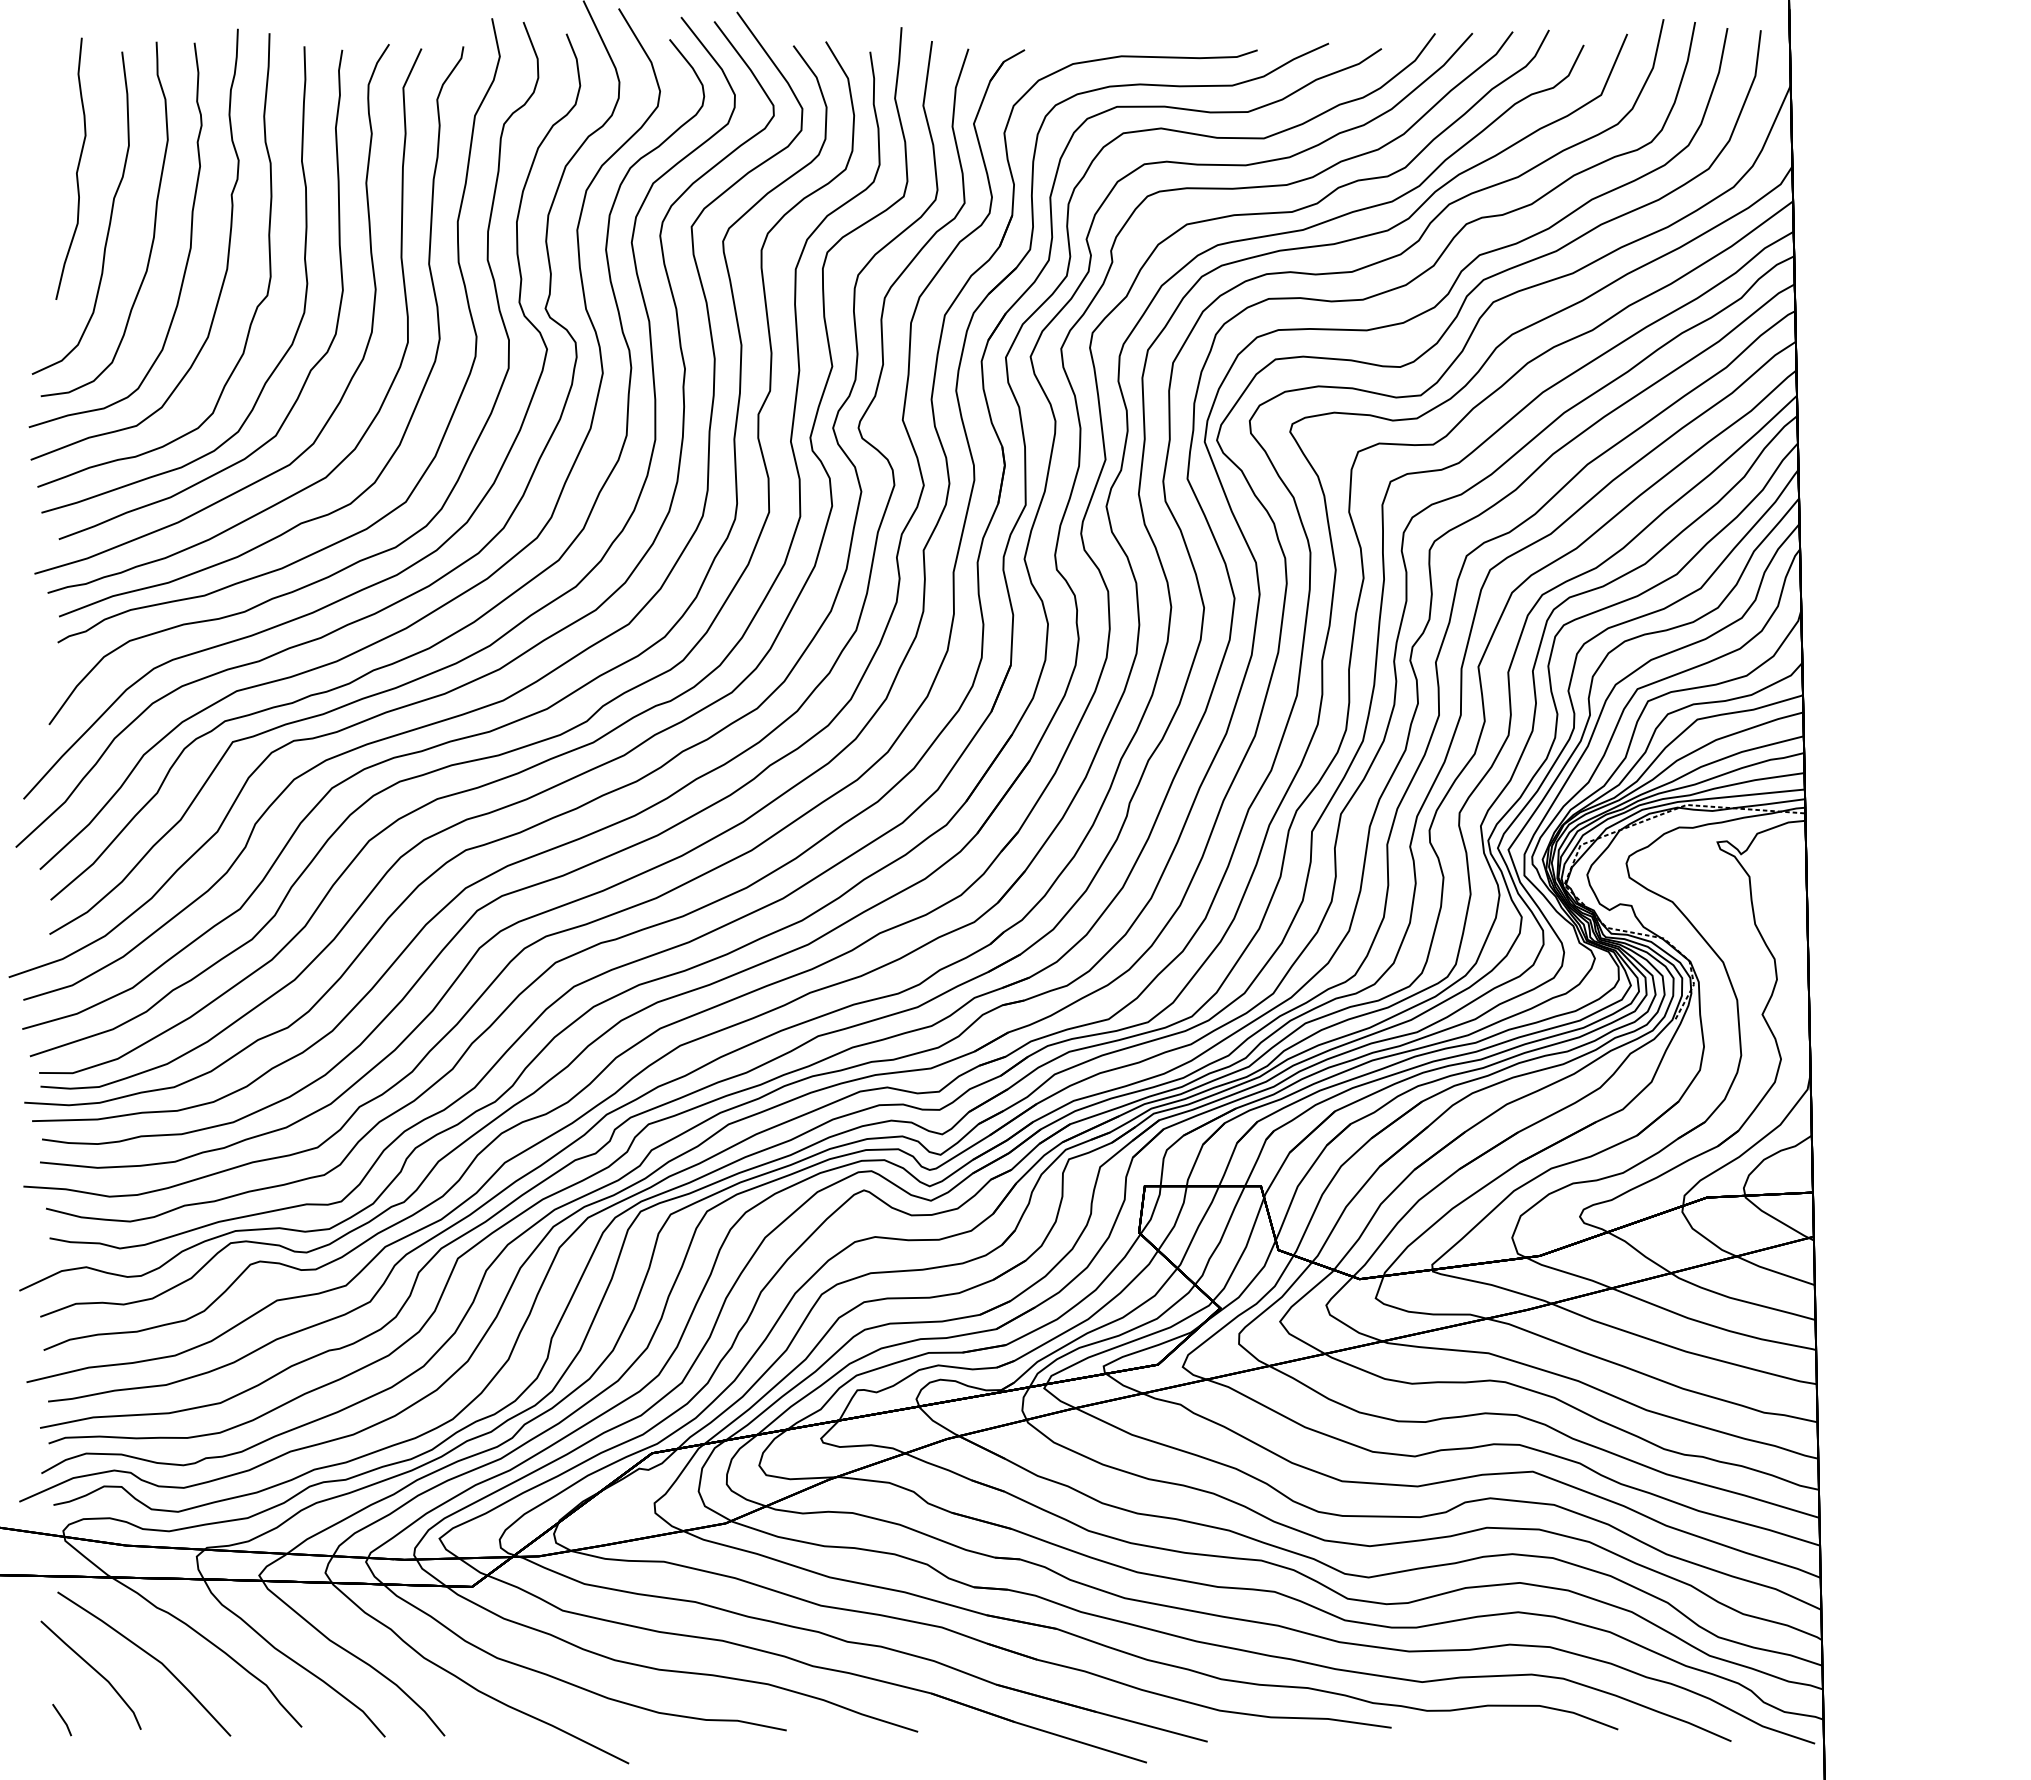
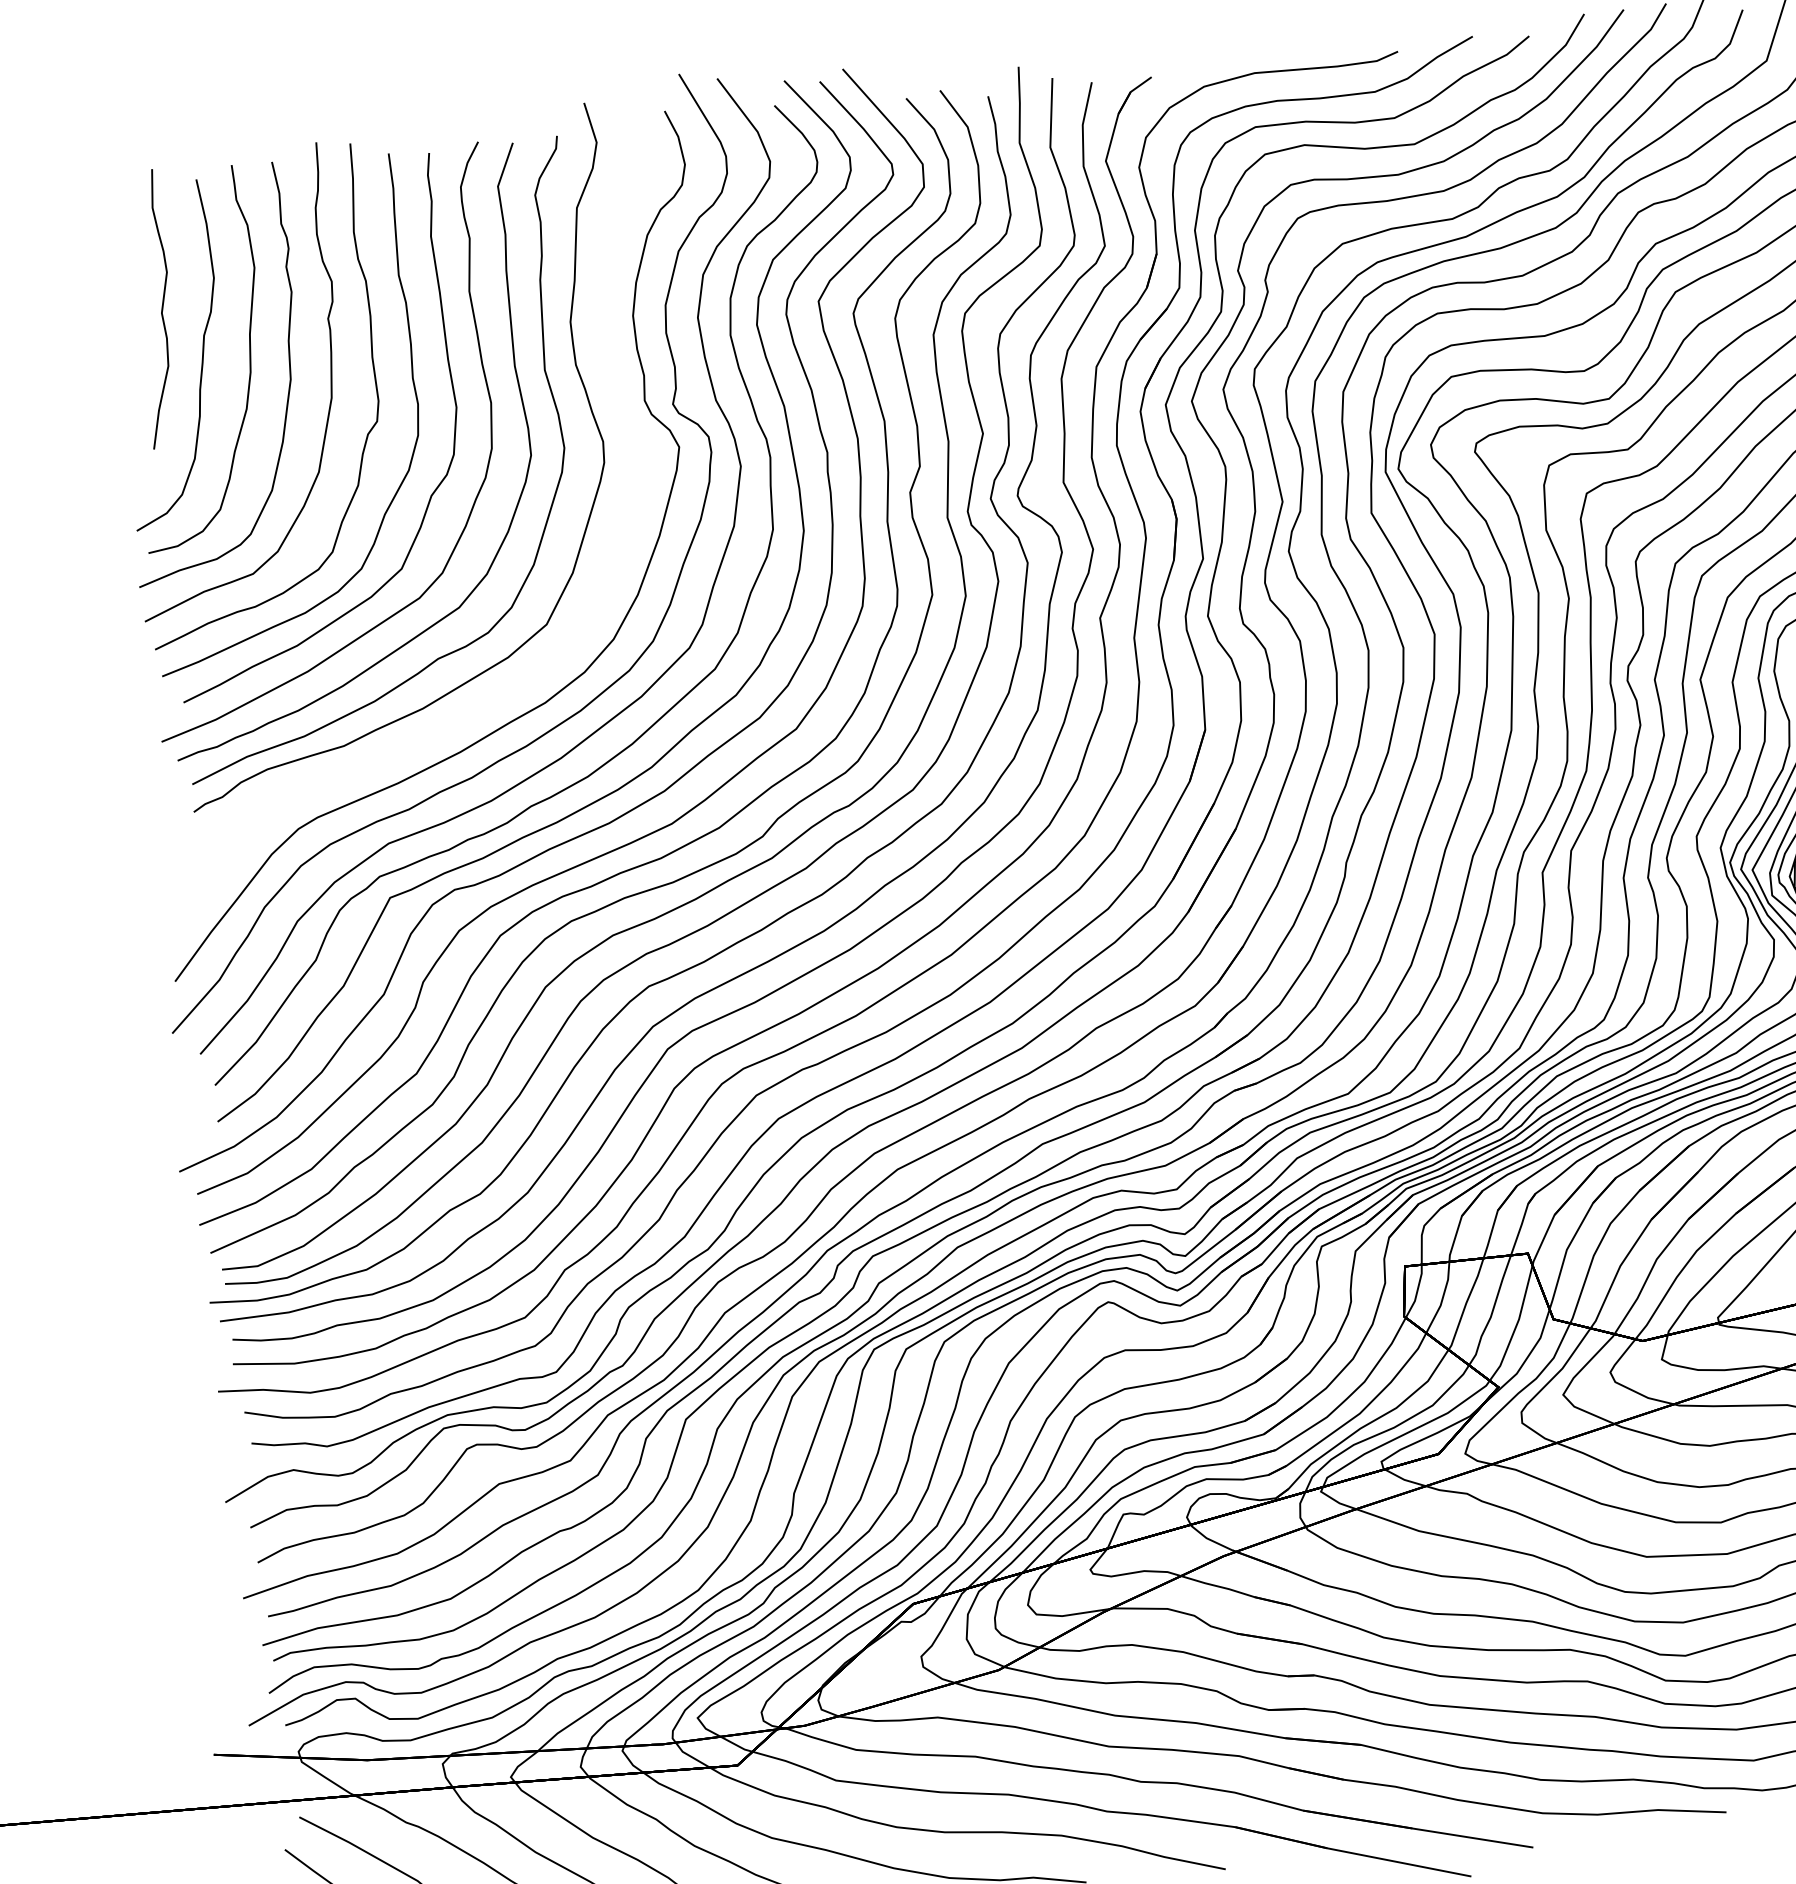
curve: (466, 459) -> (606, 572), removed

